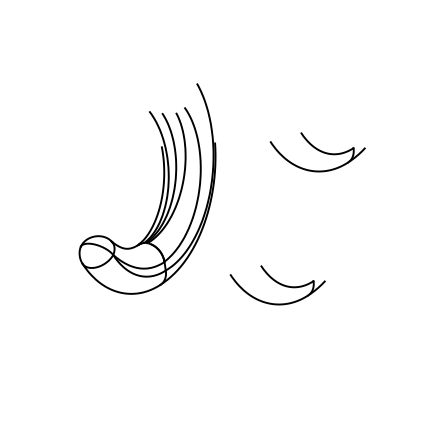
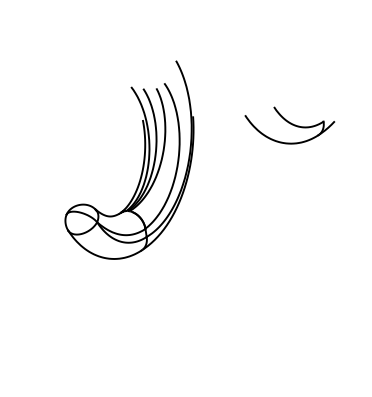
part: (277, 285) -> (251, 251), removed

